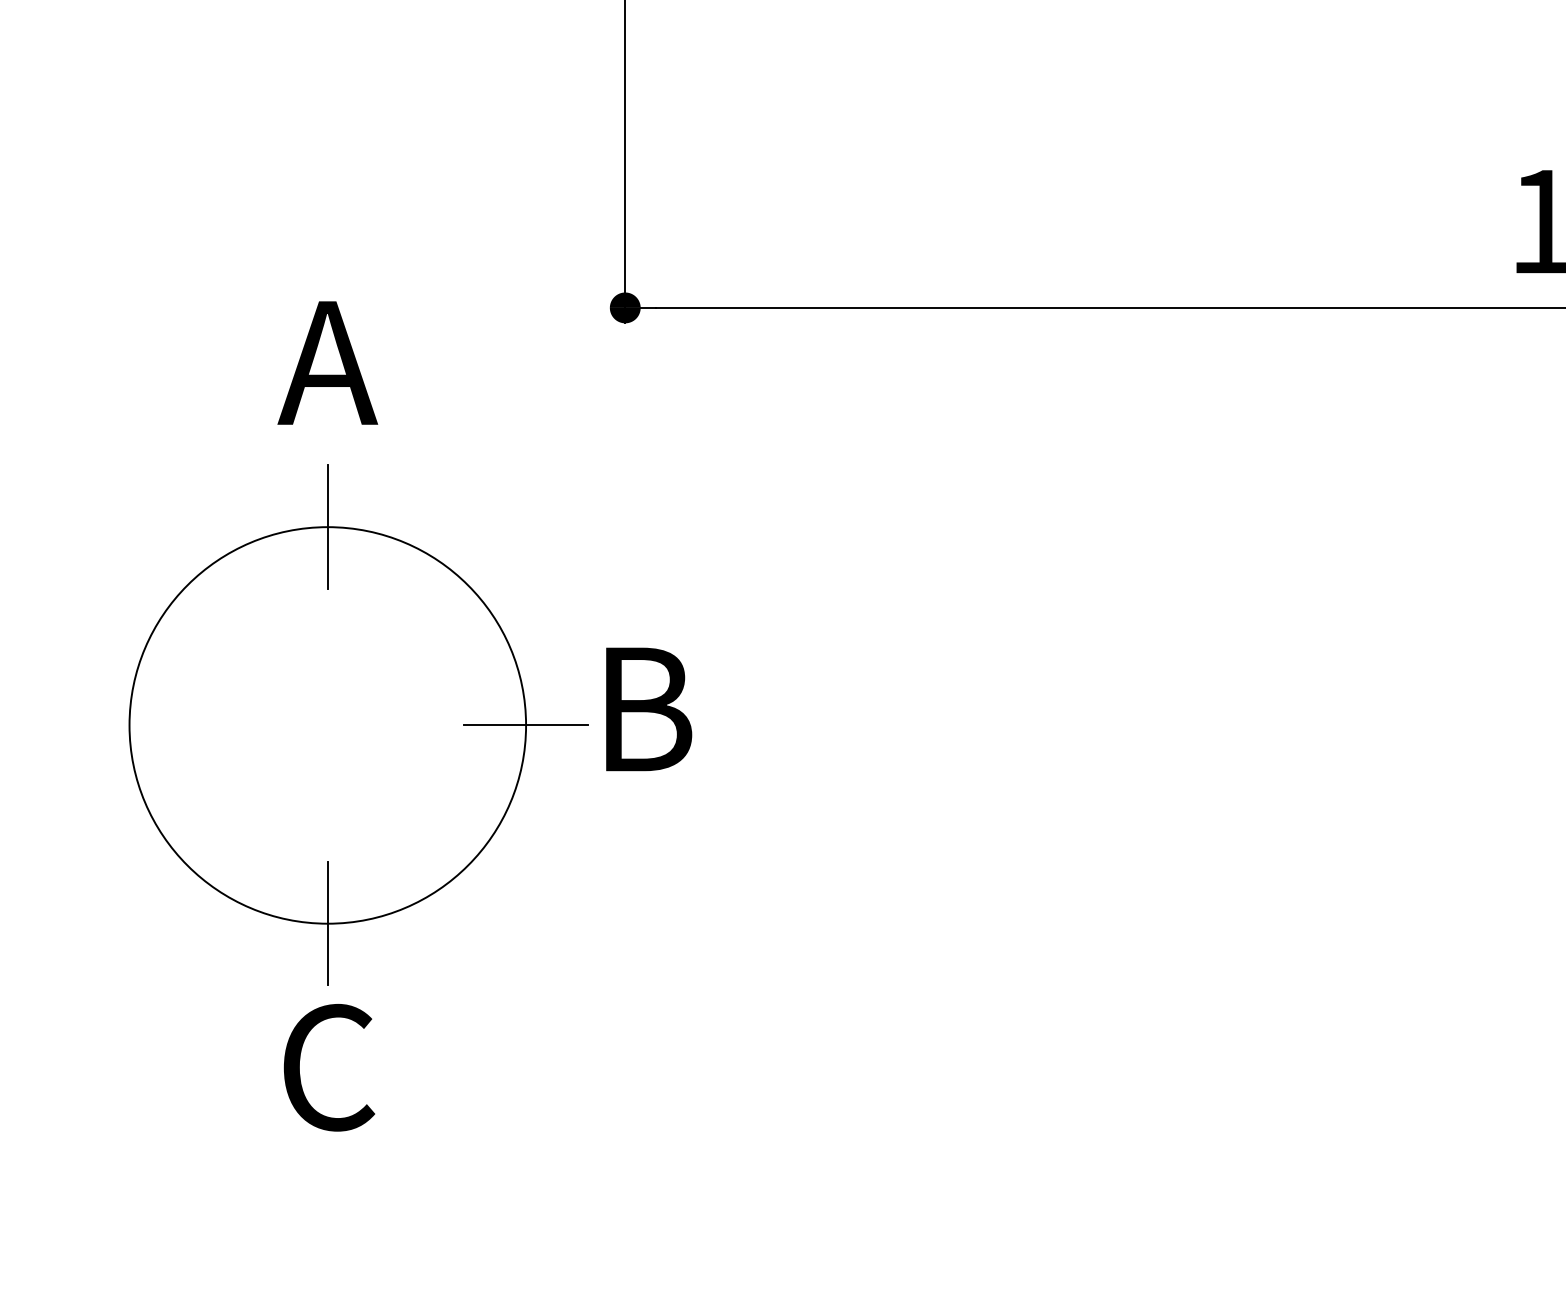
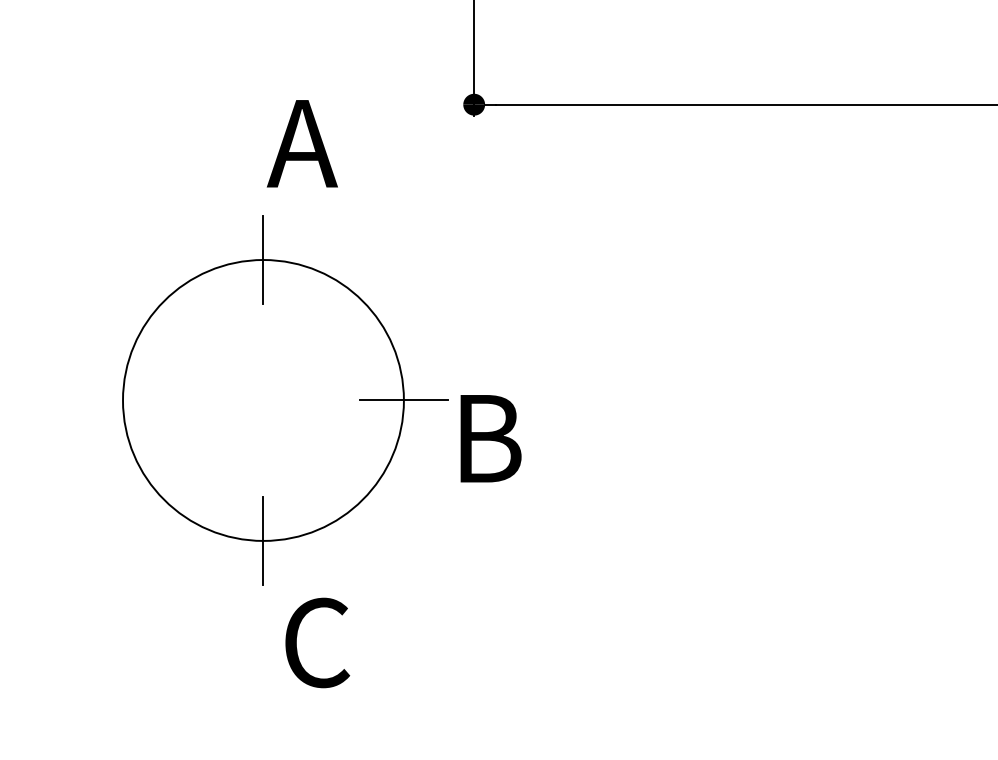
text: (327, 362) -> (302, 143), moved
text: (649, 709) -> (491, 438), moved
text: (329, 1067) -> (317, 642), moved

